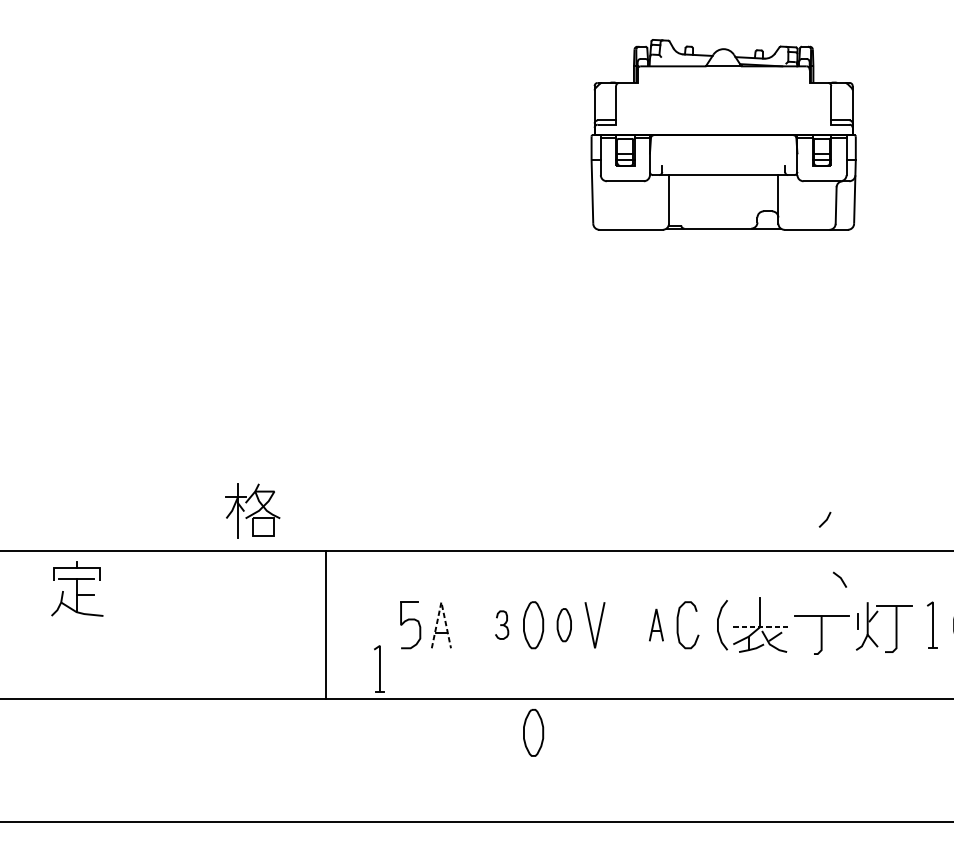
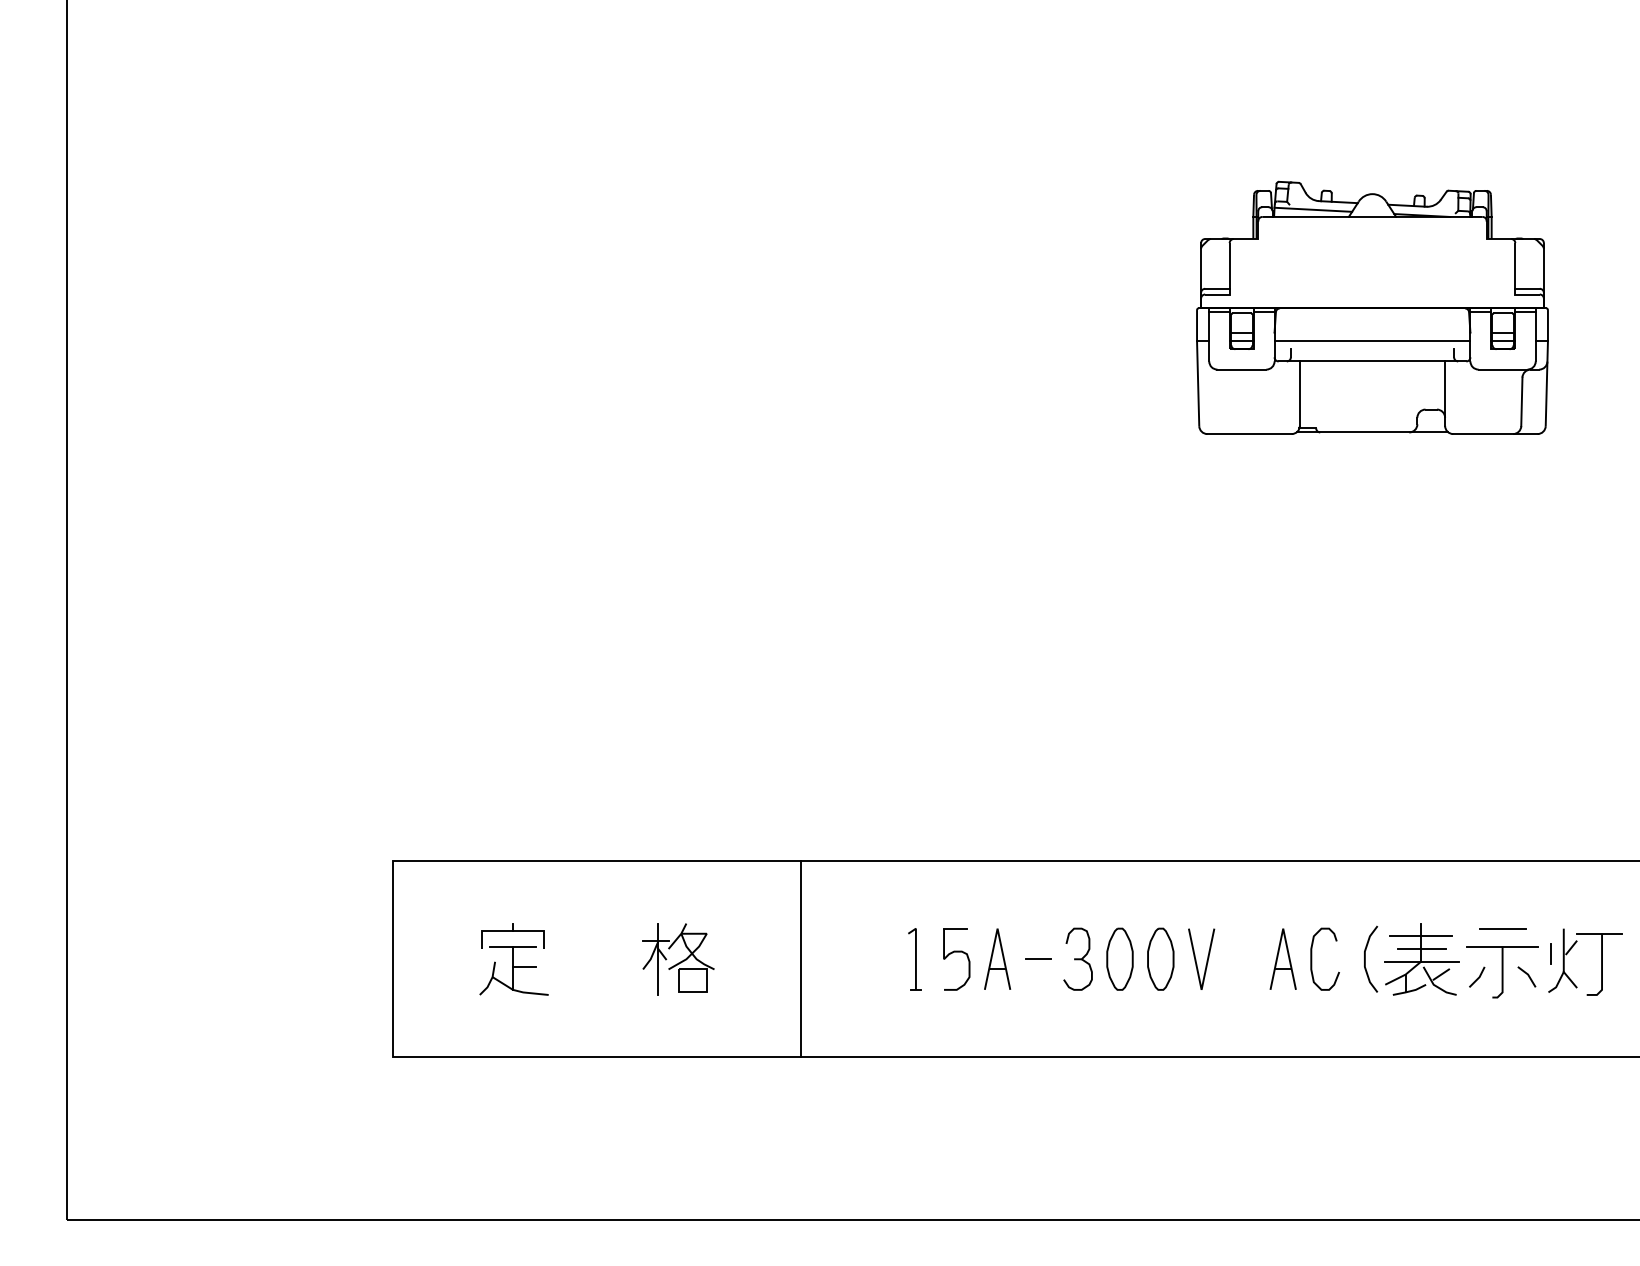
line: (679, 60) -> (1313, 209), added
line: (723, 160) -> (1372, 341), added
part: (253, 510) -> (678, 959), moved
line: (826, 519) -> (1478, 976), moved
line: (840, 578) -> (1527, 975), moved
part: (76, 589) -> (513, 959), moved
line: (441, 602) -> (997, 928), dashed -> solid
line: (821, 602) -> (1502, 928), added
line: (759, 608) -> (1420, 936), added
line: (761, 617) -> (1422, 949), added
part: (501, 624) -> (1077, 958), size x1.67
part: (564, 624) -> (1160, 958), size x1.43
part: (655, 624) -> (1282, 958), size x1.43
line: (326, 625) -> (801, 959), moved
line: (472, 625) -> (1038, 959), added
line: (761, 626) -> (1422, 961), dashed -> solid
part: (378, 669) -> (914, 959), moved
part: (533, 732) -> (1119, 1101), removed

